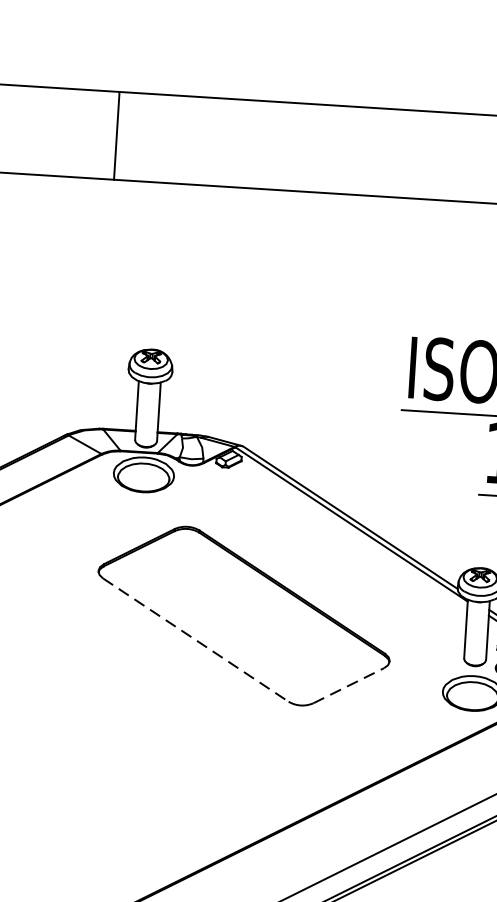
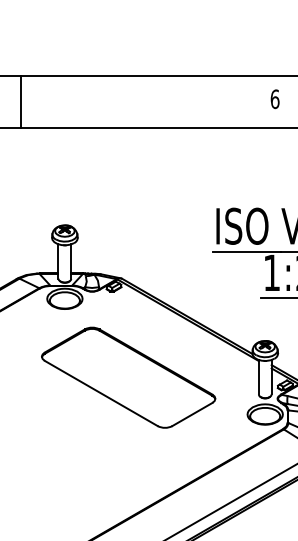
line: (116, 135) -> (20, 101), moved
line: (196, 640) -> (101, 393), dashed -> solid
line: (349, 685) -> (192, 414), dashed -> solid

